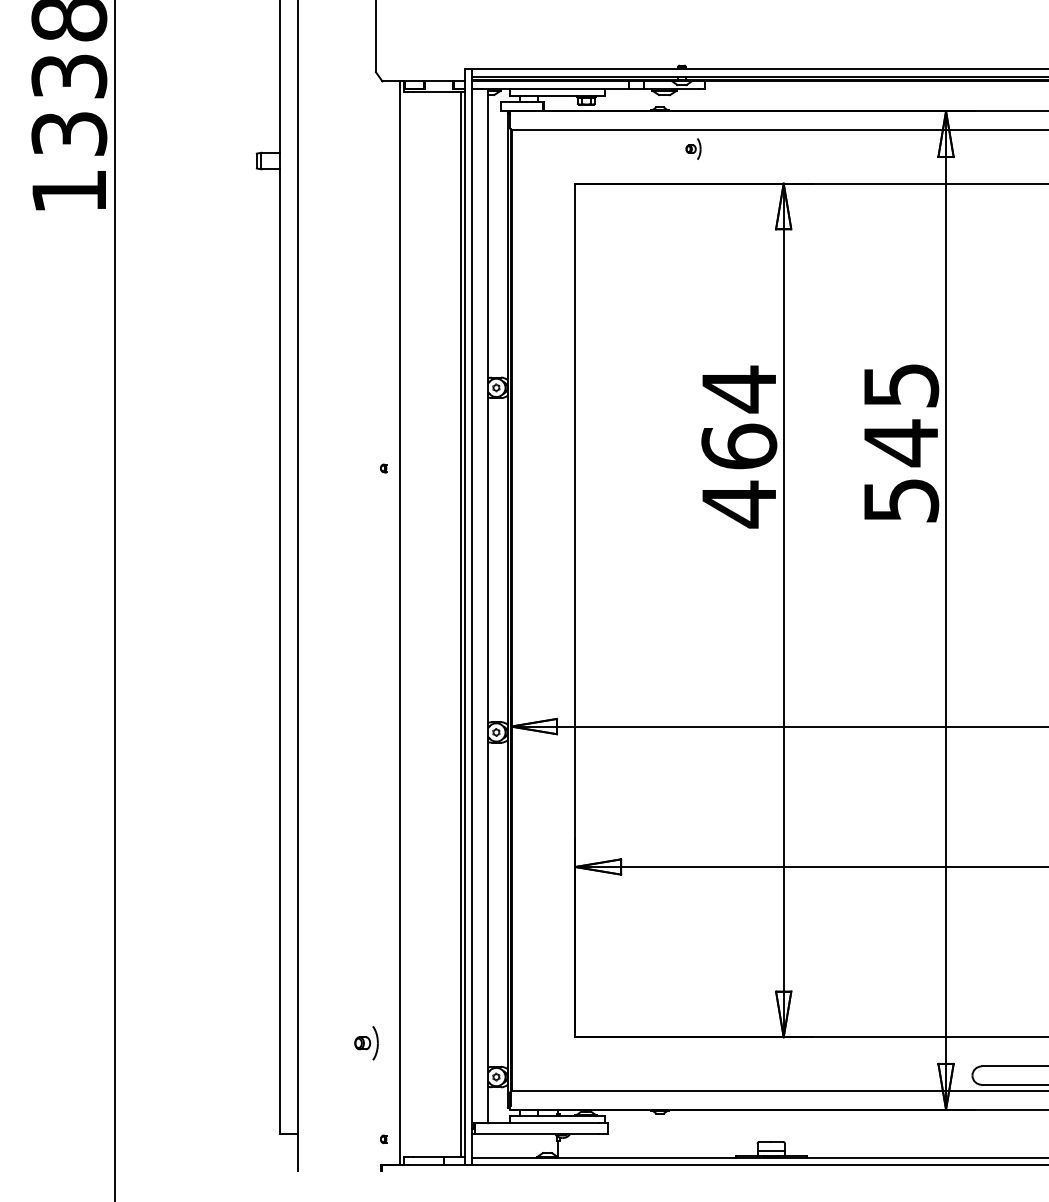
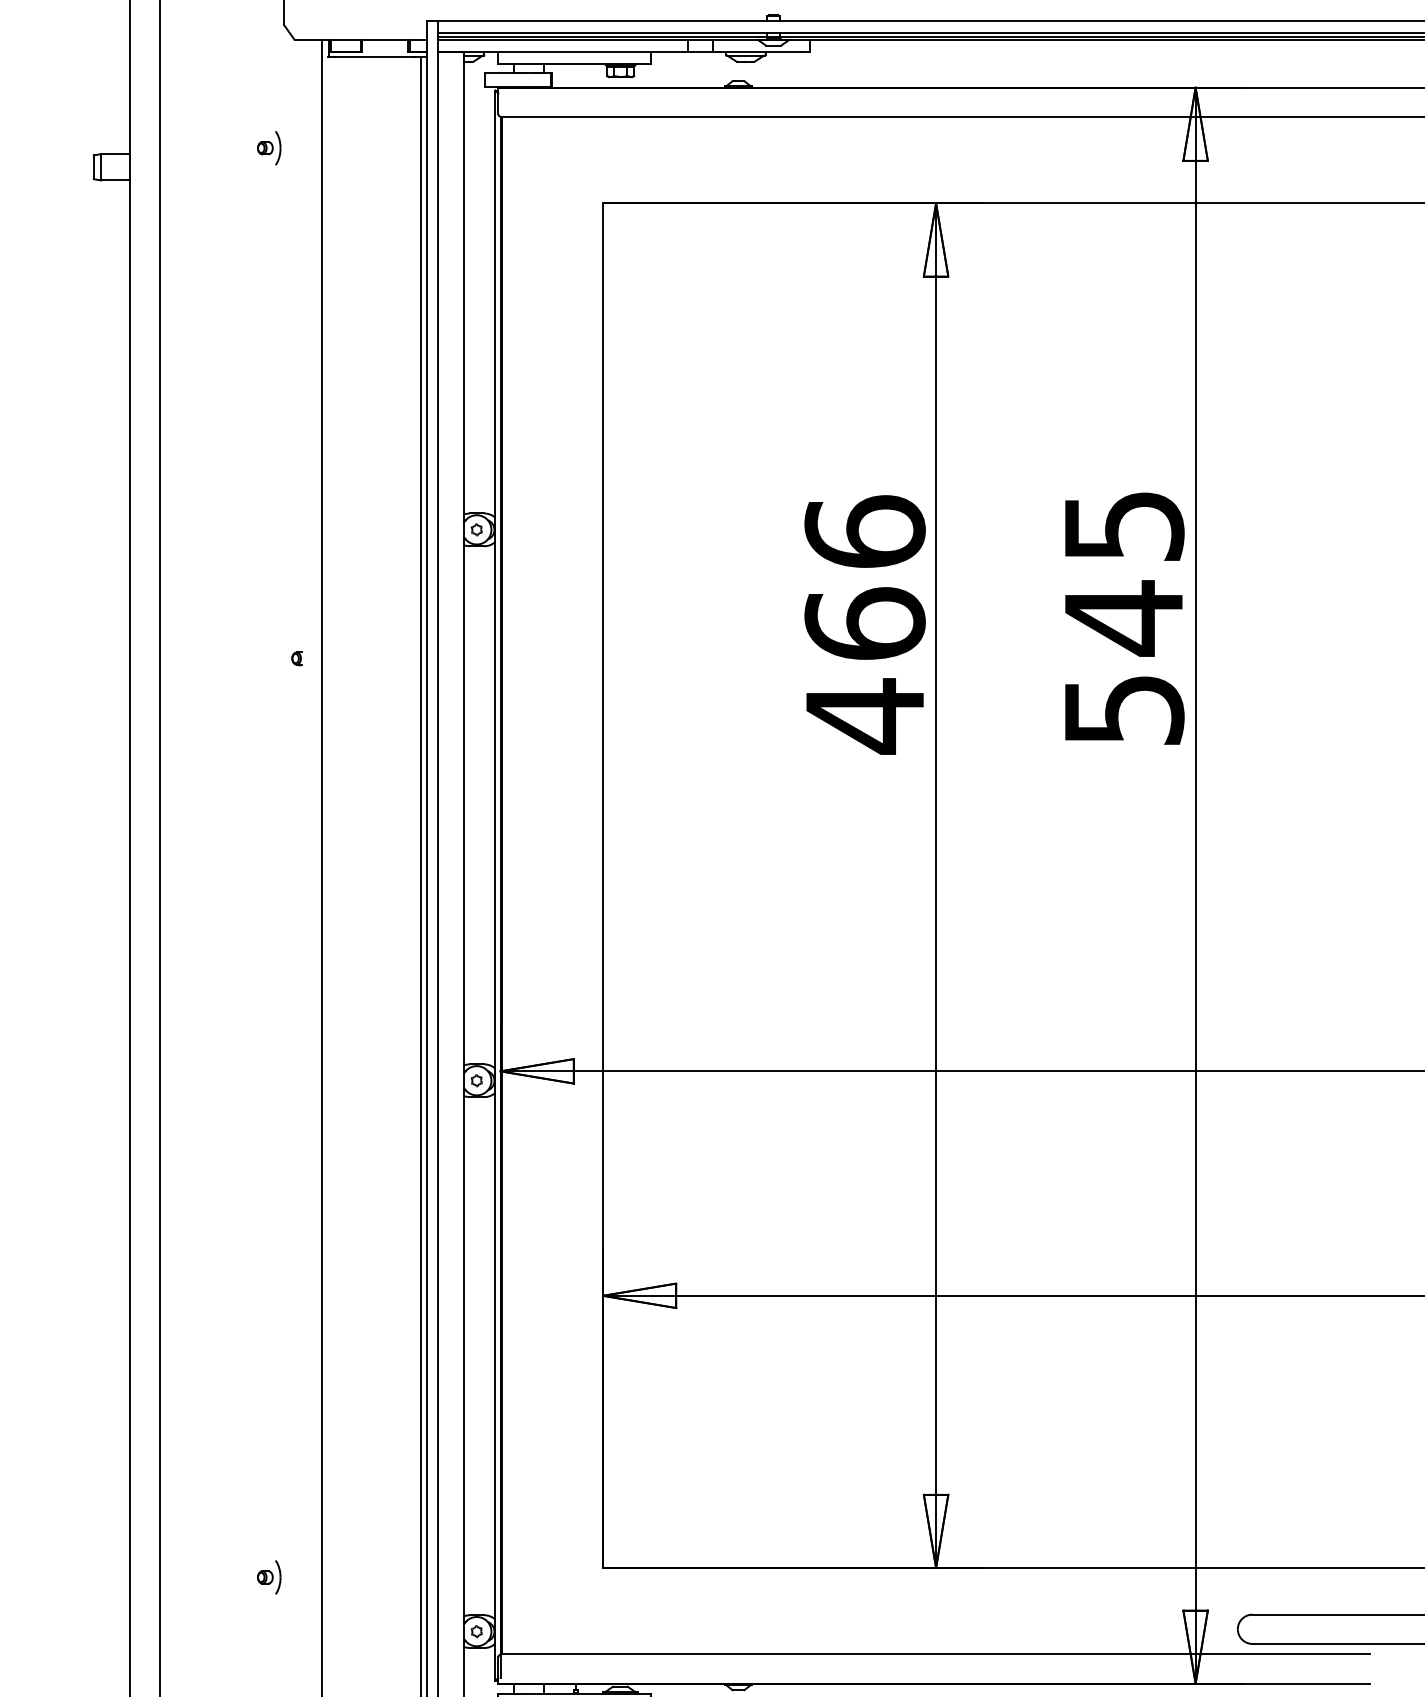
part: (693, 148) -> (269, 147), moved
text: (739, 389) -> (865, 532), 464 -> 466
part: (366, 1042) -> (269, 1576), size x0.62

